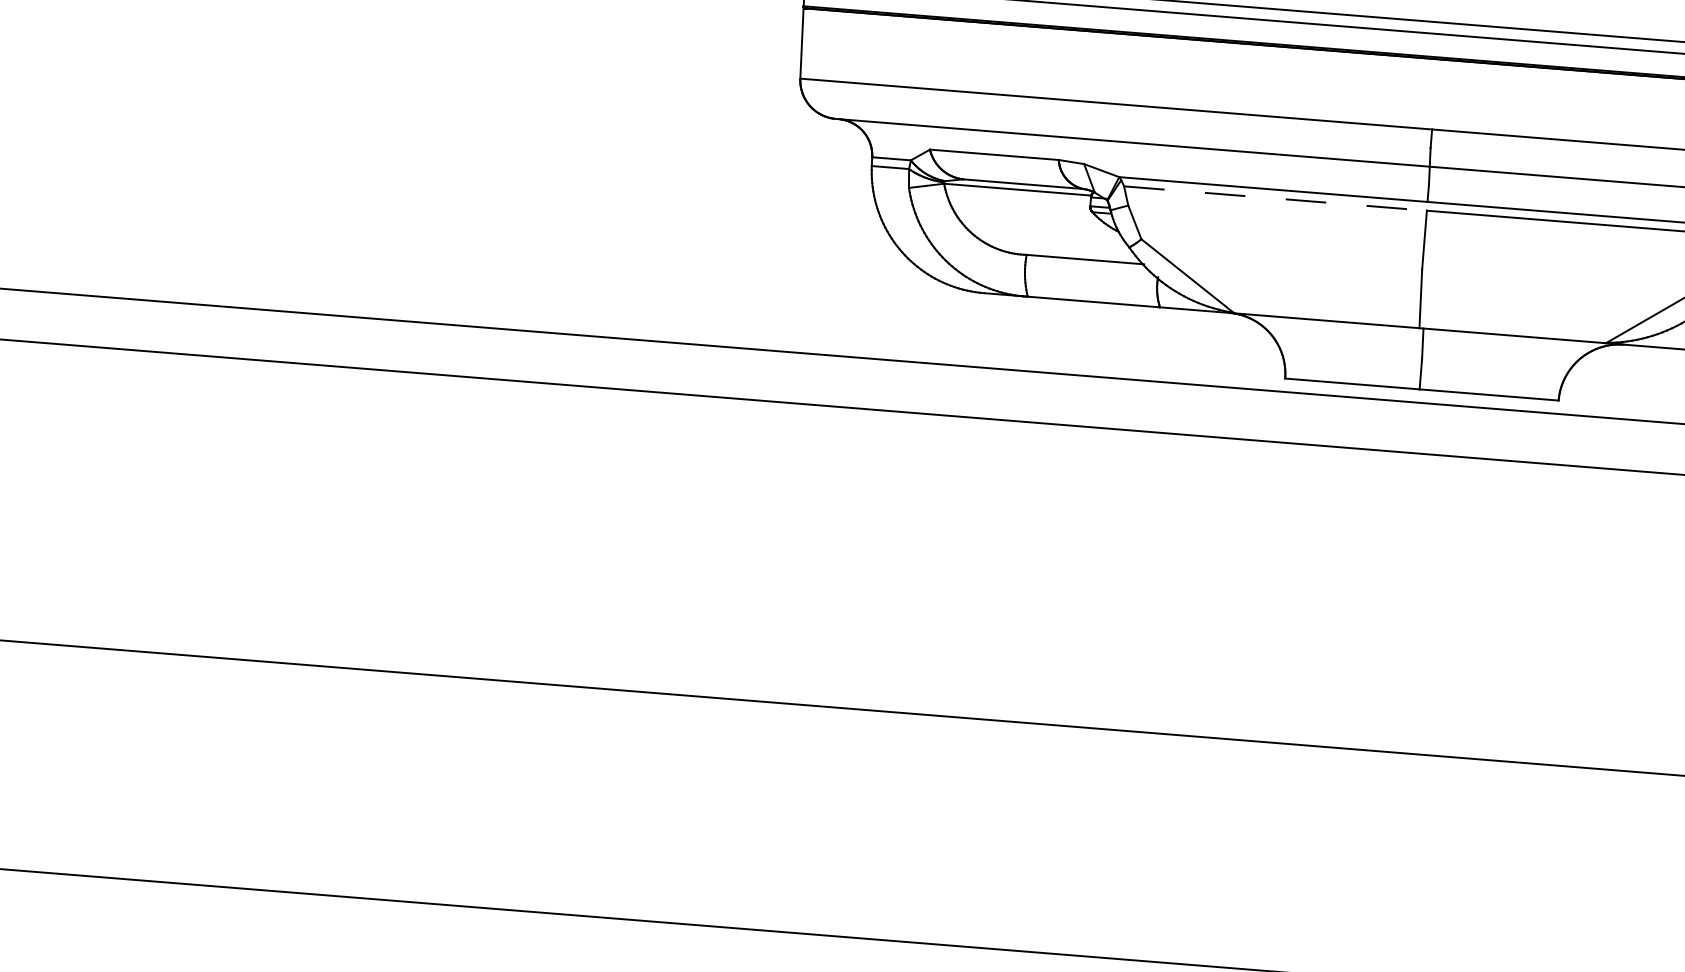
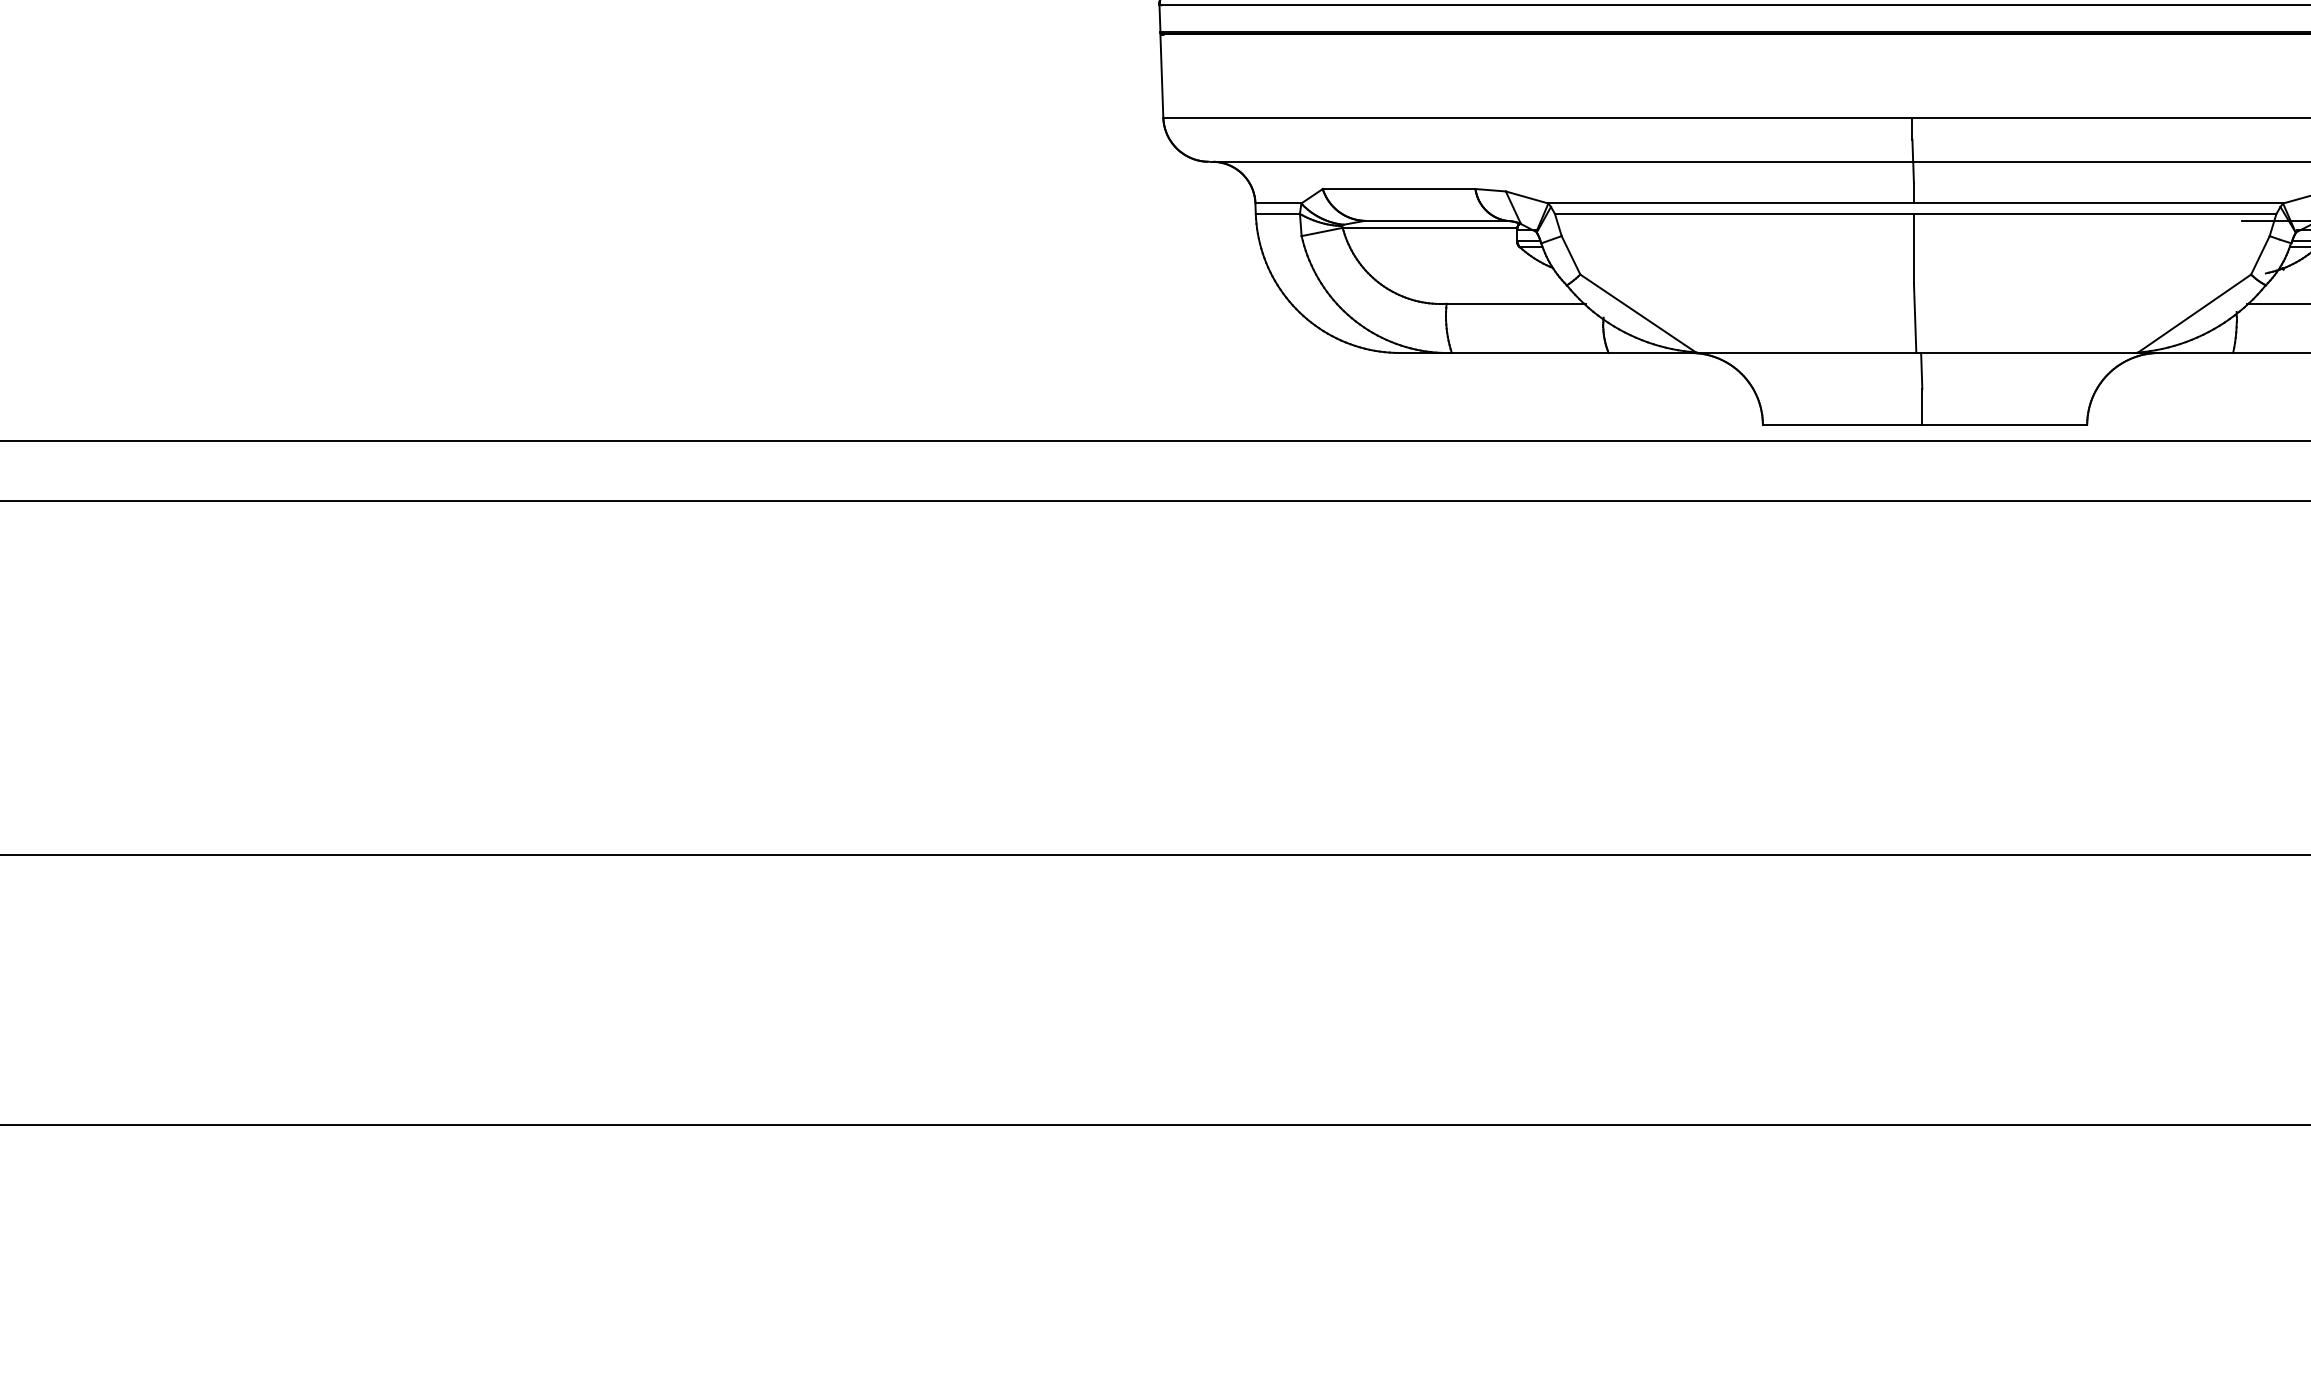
line: (1275, 198) -> (1734, 213), dashed -> solid

